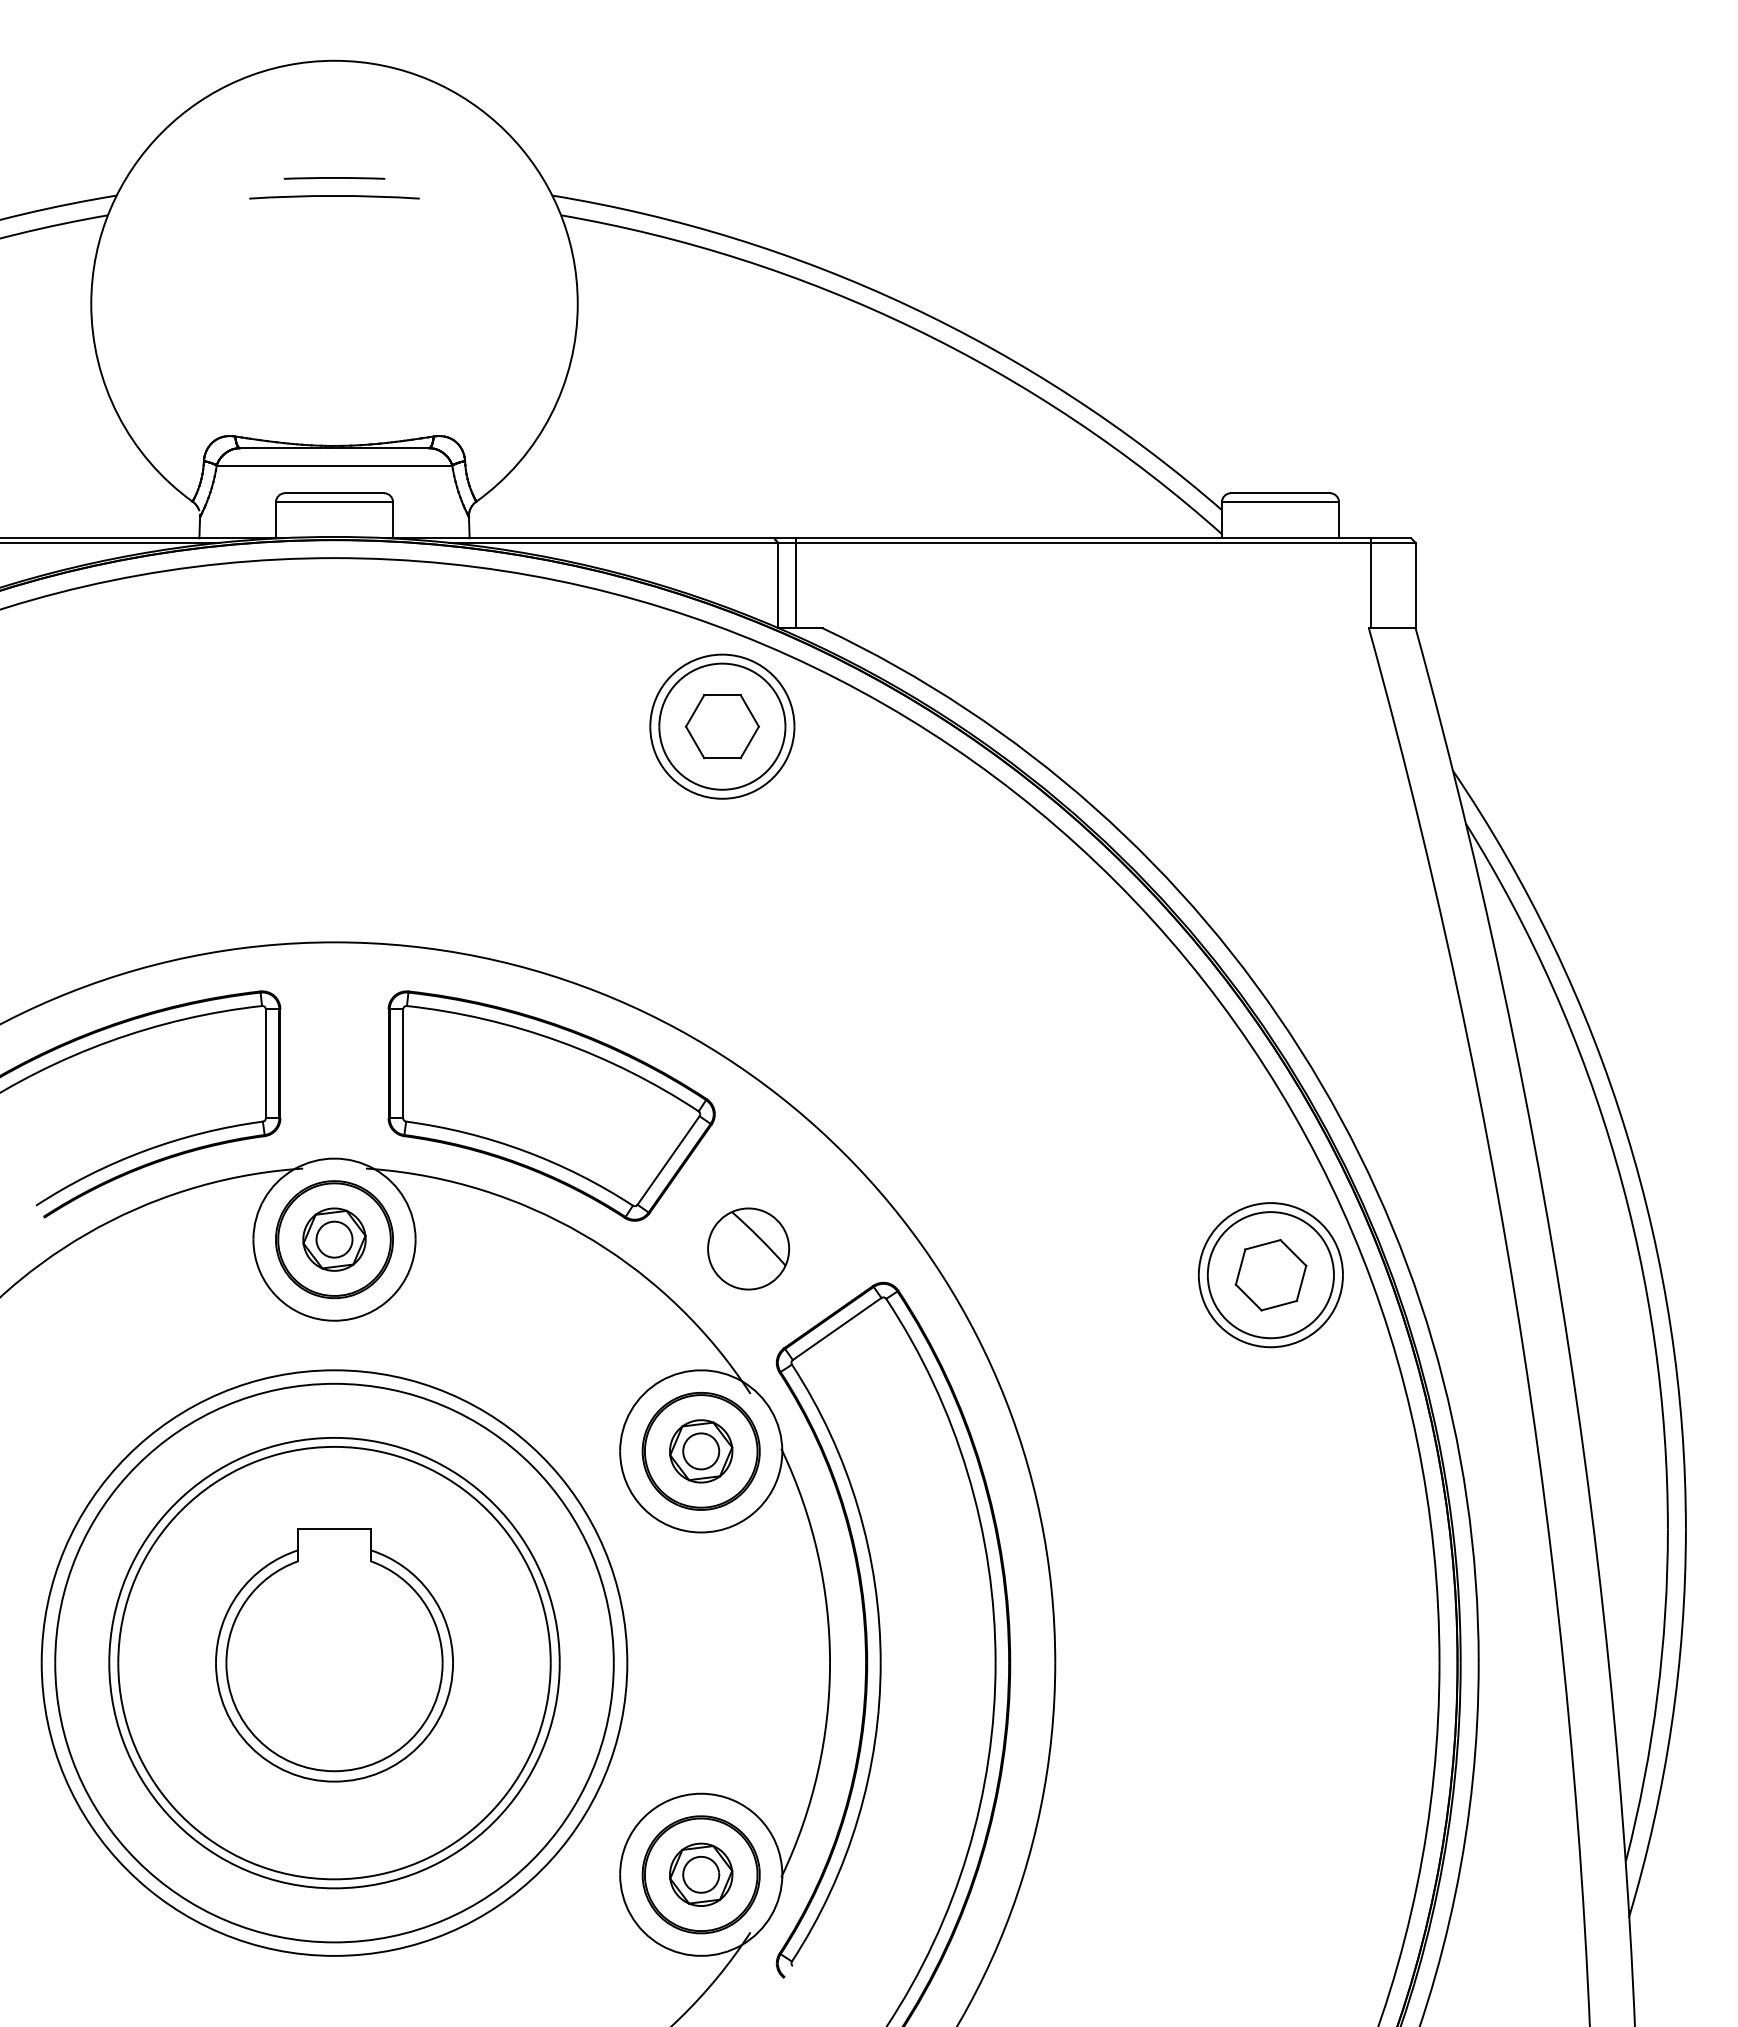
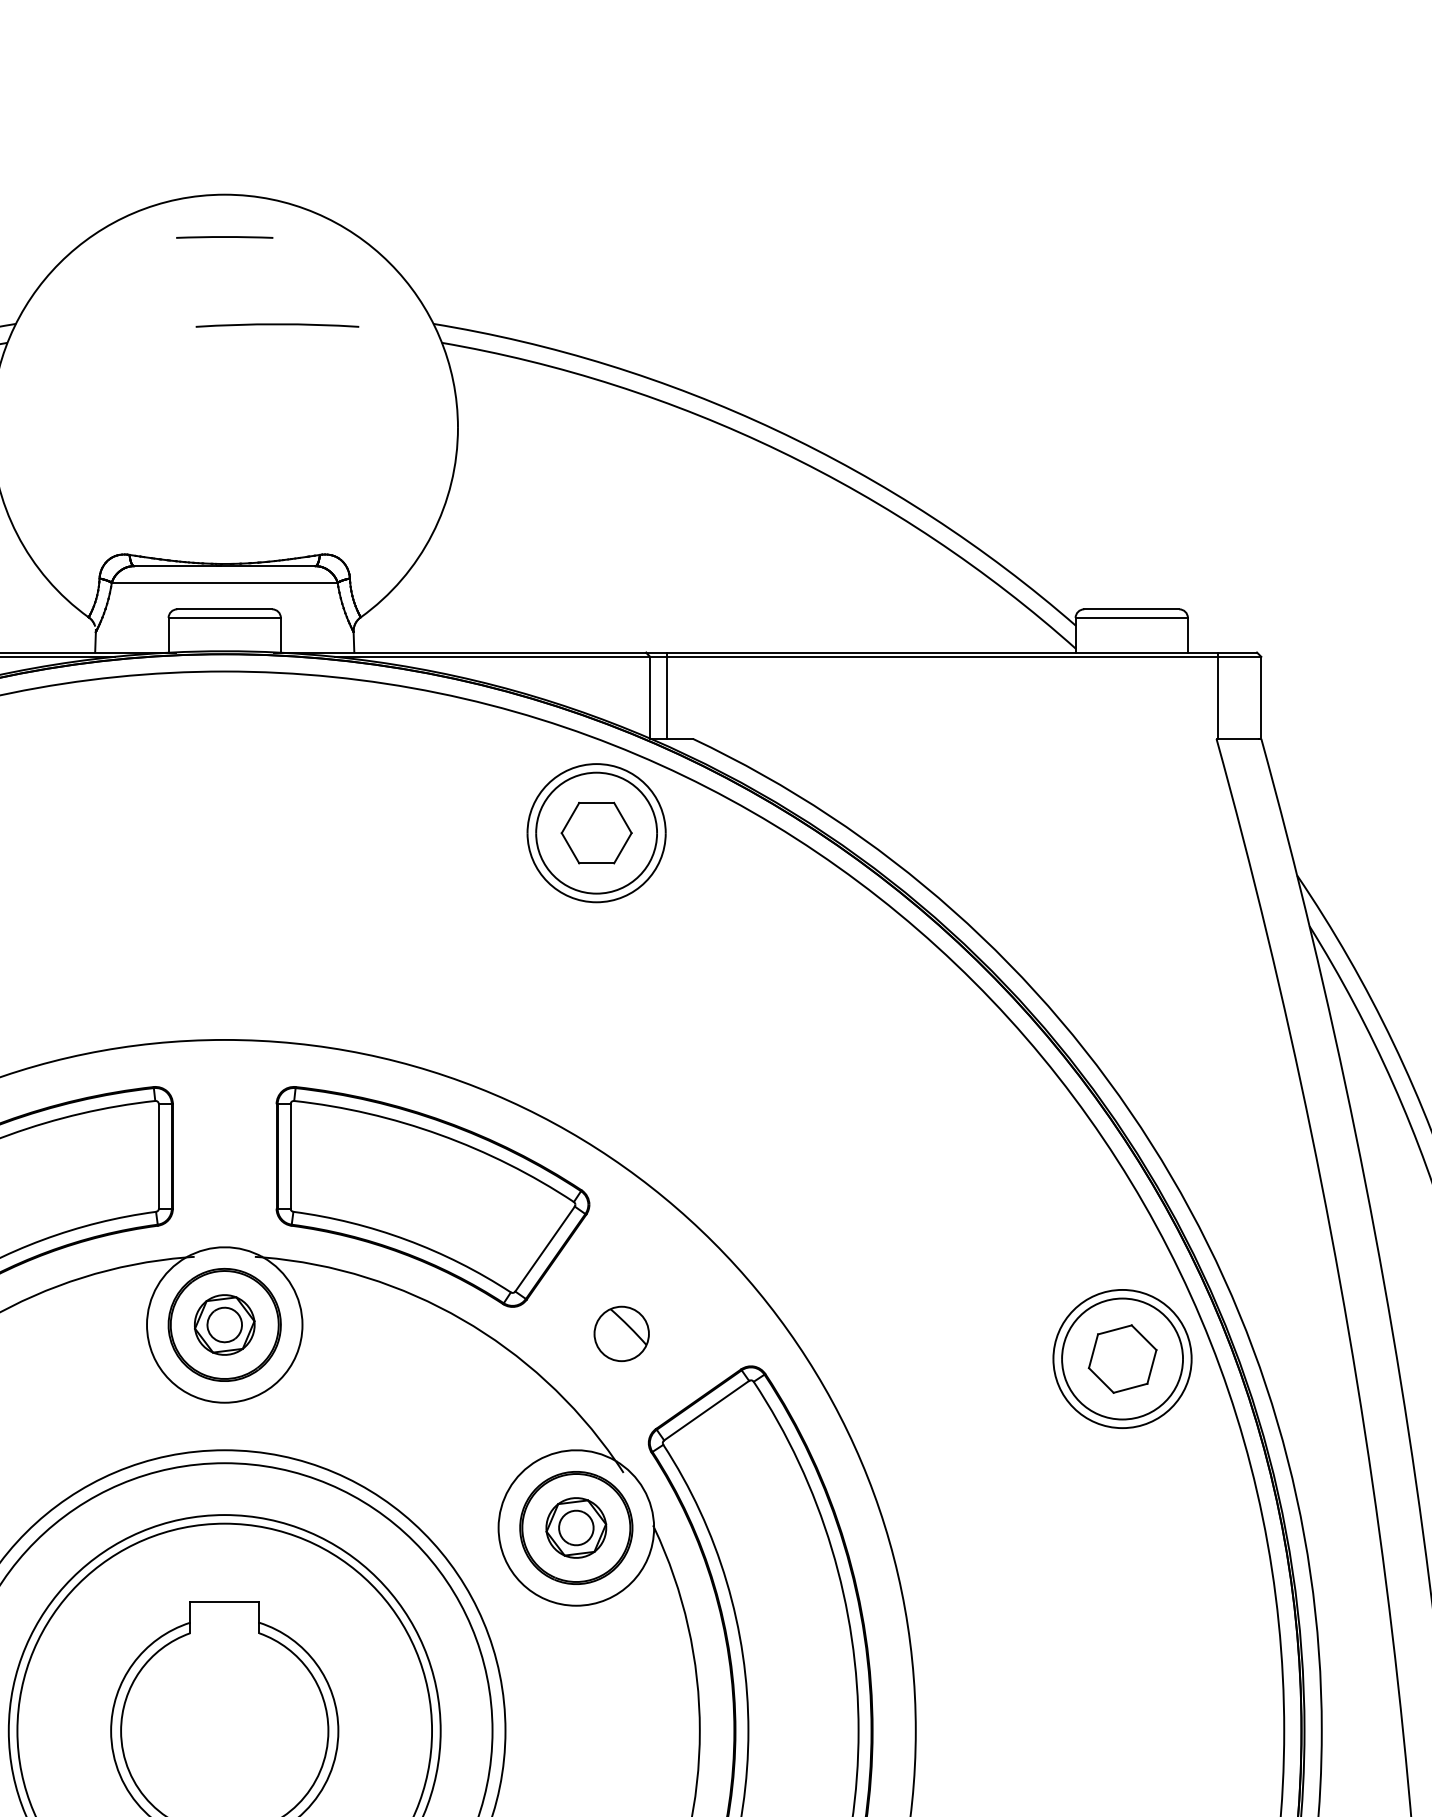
line: (334, 178) -> (224, 237), moved
arc: (334, 196) -> (277, 324), moved
part: (748, 1248) -> (621, 1333), size x0.7

